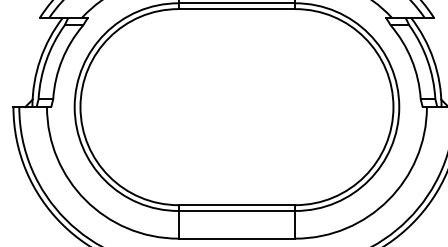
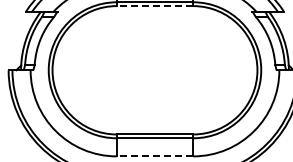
line: (236, 9) -> (154, 6), solid -> dashed
line: (236, 238) -> (154, 156), solid -> dashed

